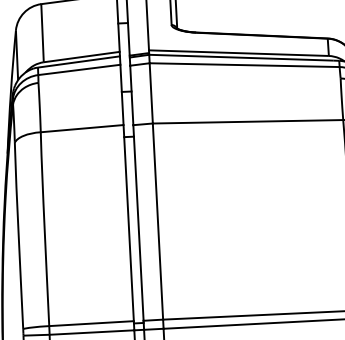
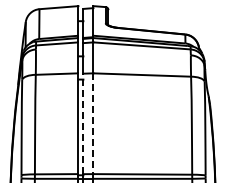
line: (138, 222) -> (83, 123), solid -> dashed
line: (158, 223) -> (93, 124), solid -> dashed

